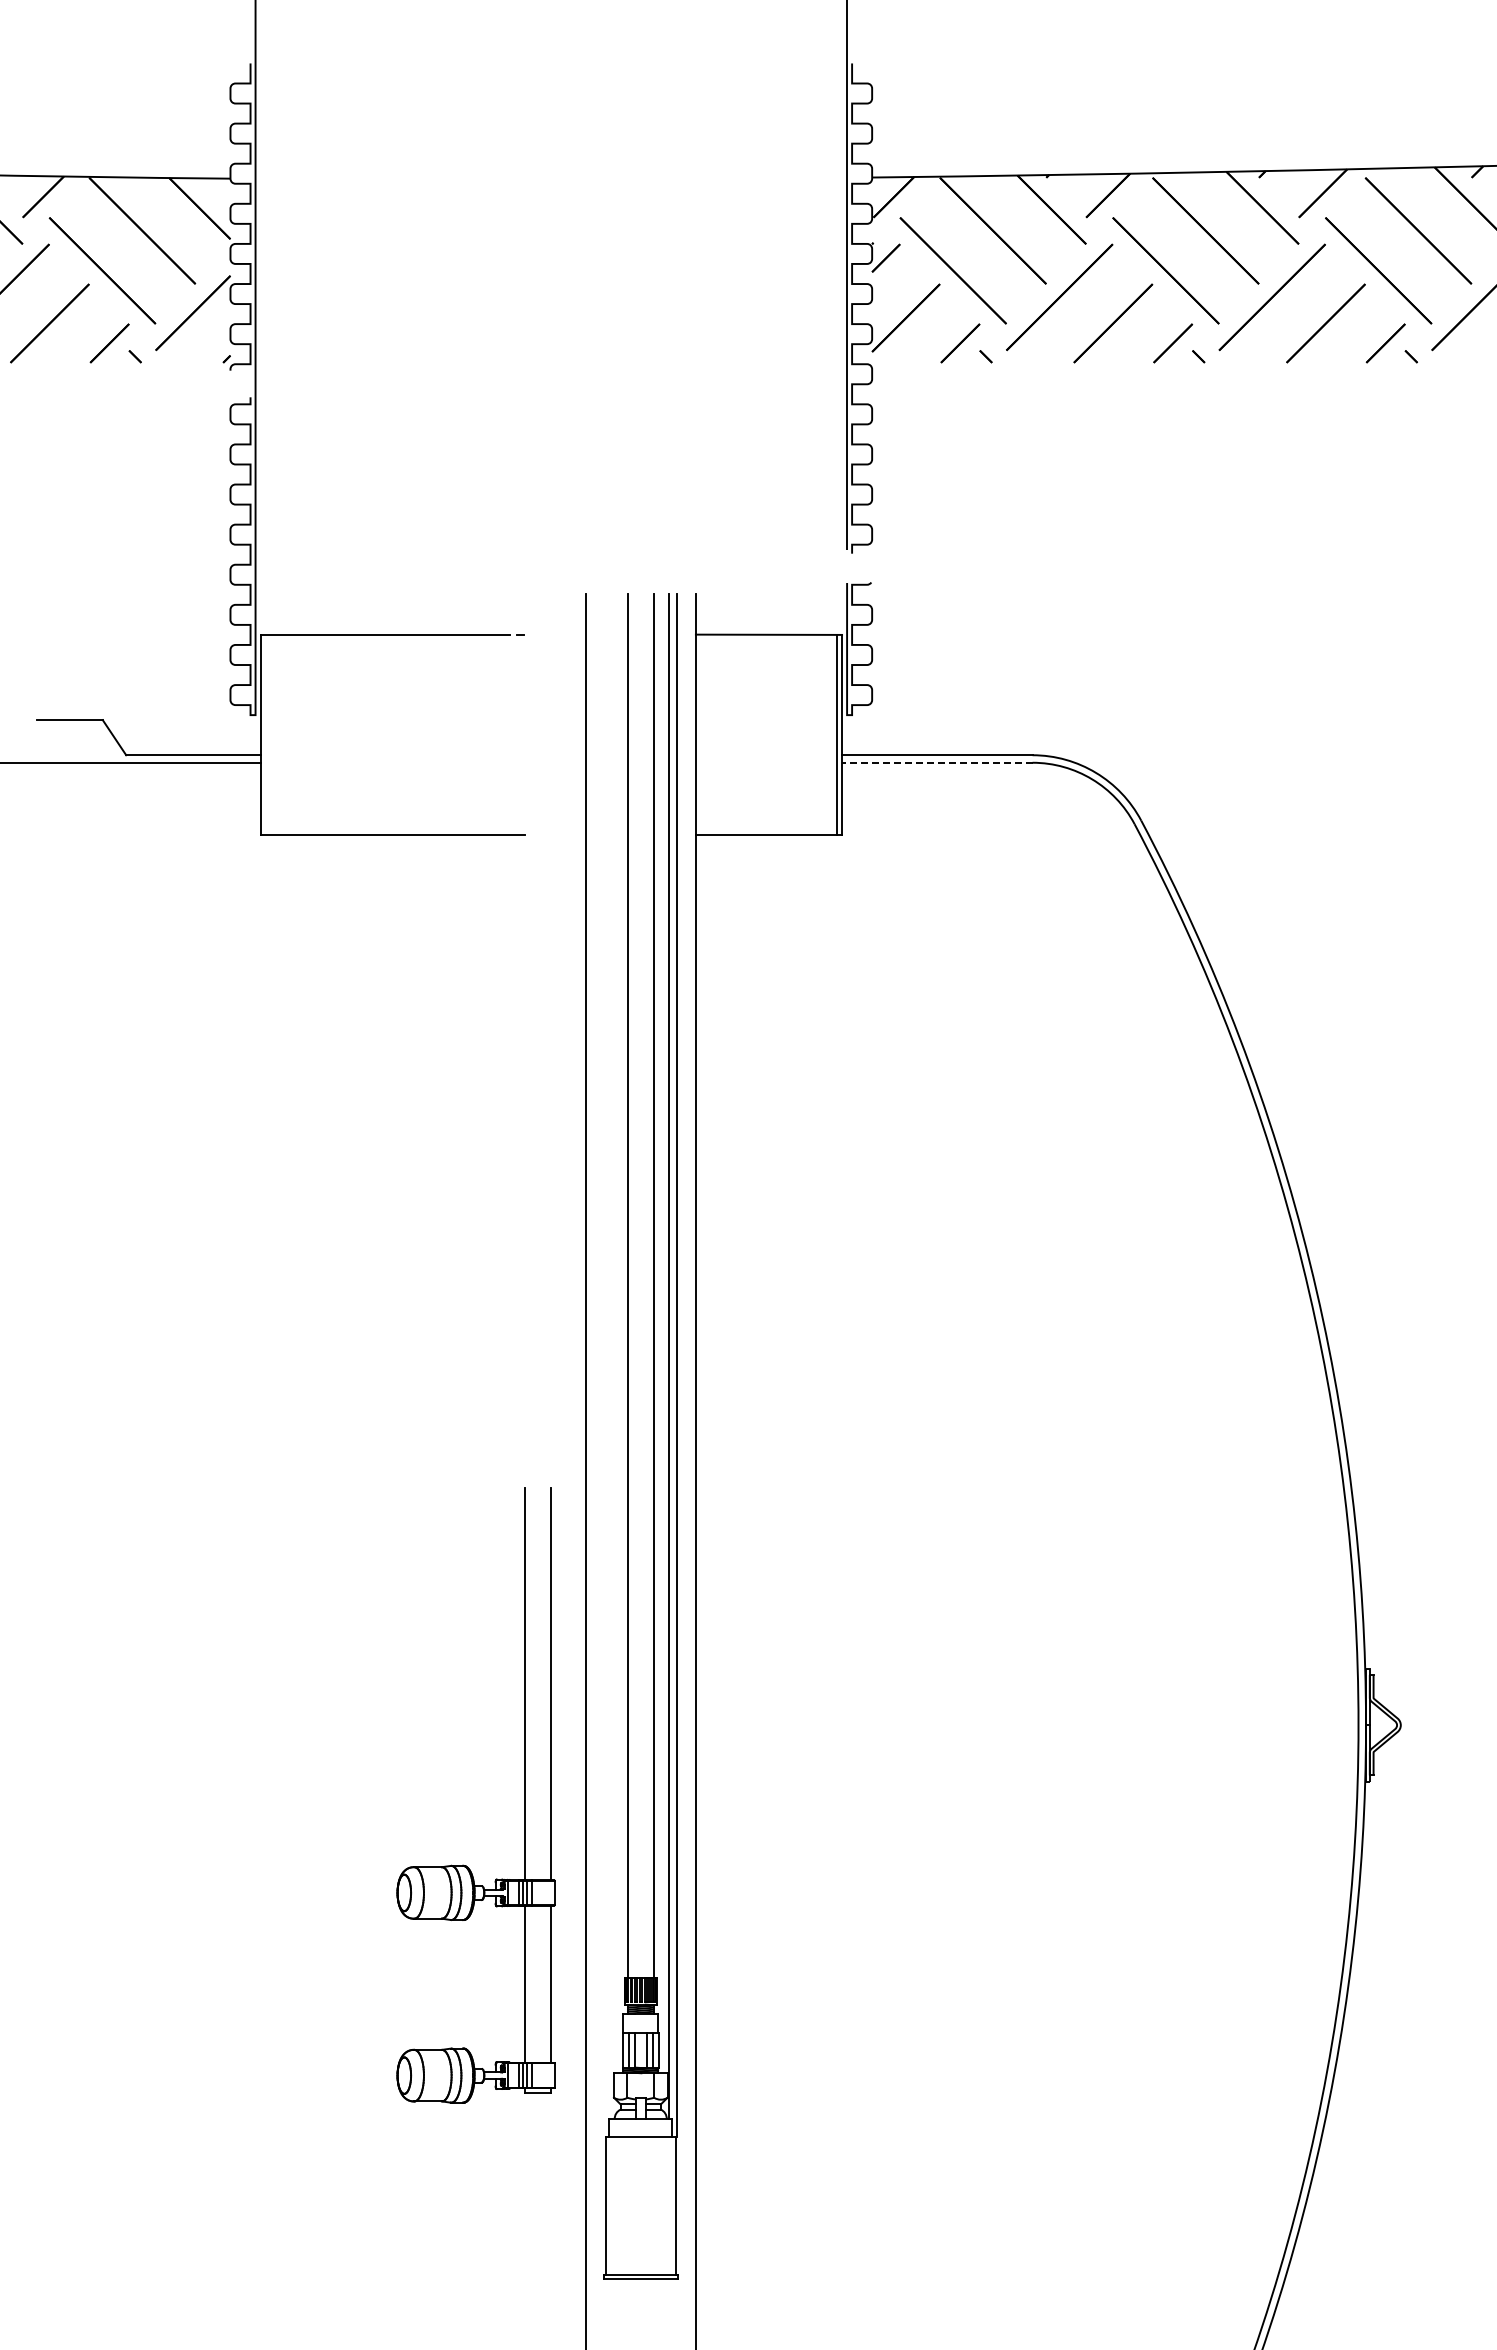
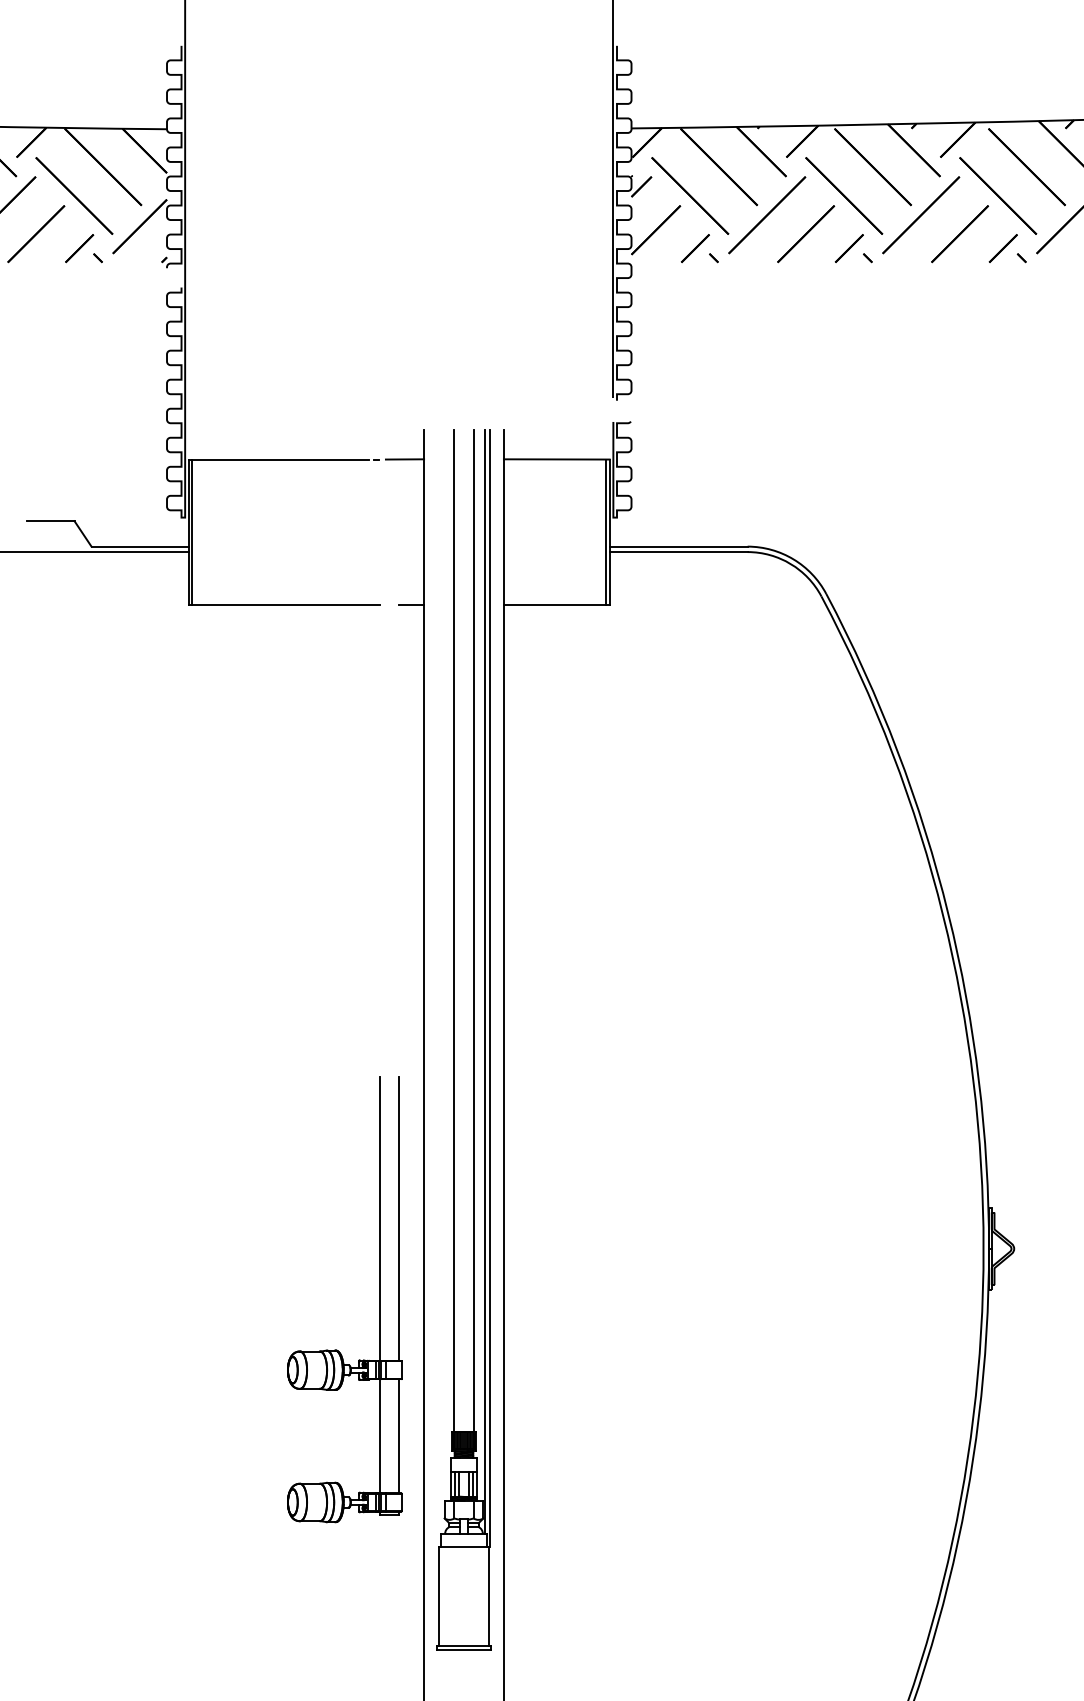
line: (558, 634) -> (404, 459), added
line: (265, 734) -> (192, 531), added
line: (936, 762) -> (678, 551), dashed -> solid
line: (568, 835) -> (411, 604), added

